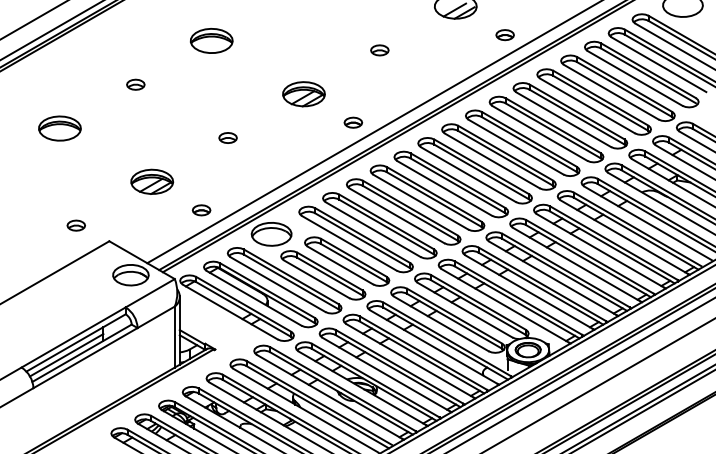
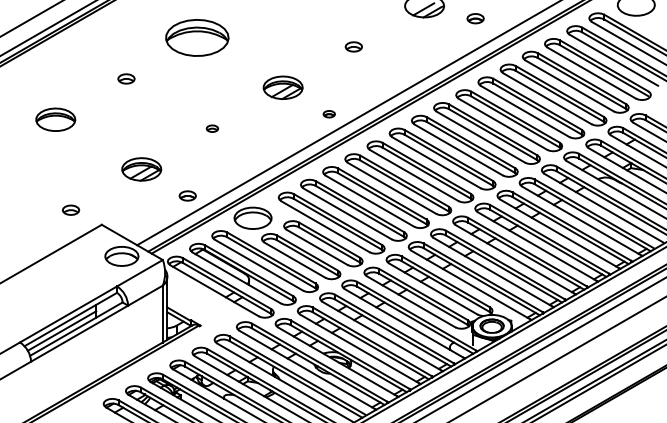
part: (505, 34) -> (475, 18), moved
part: (210, 41) -> (196, 38), size x1.6
part: (353, 121) -> (329, 113), size x0.7
part: (228, 137) -> (212, 128), size x0.7

